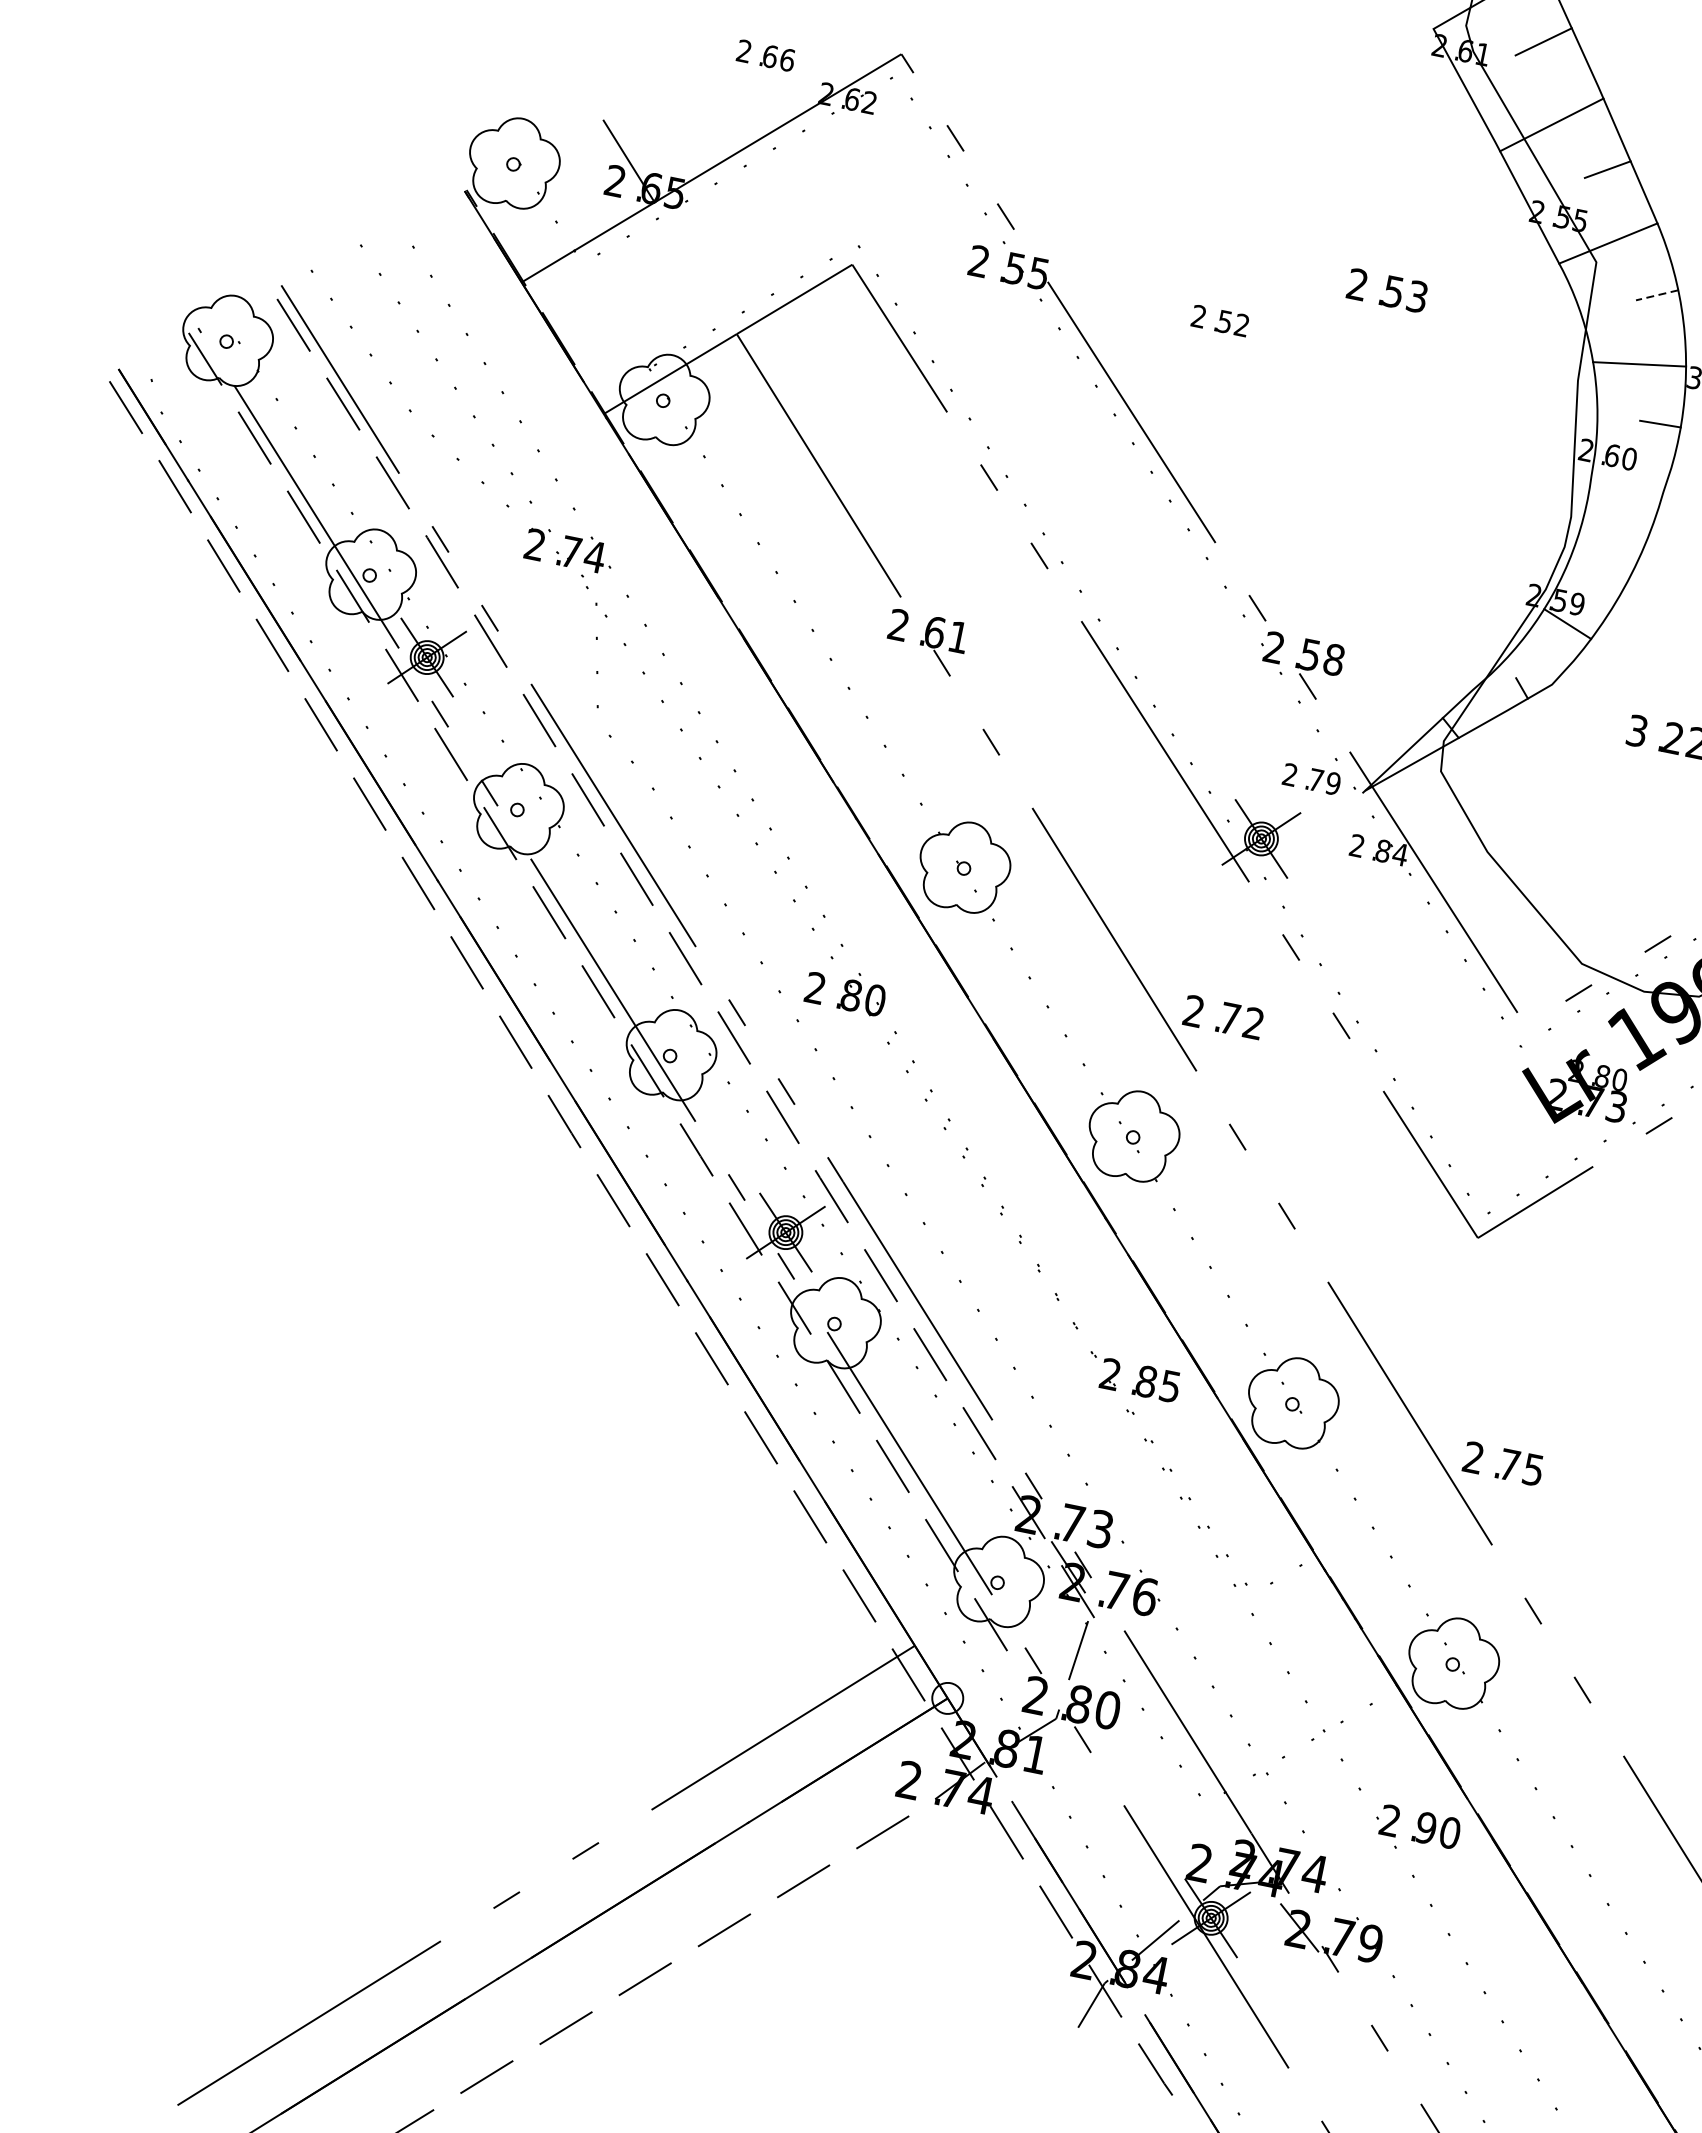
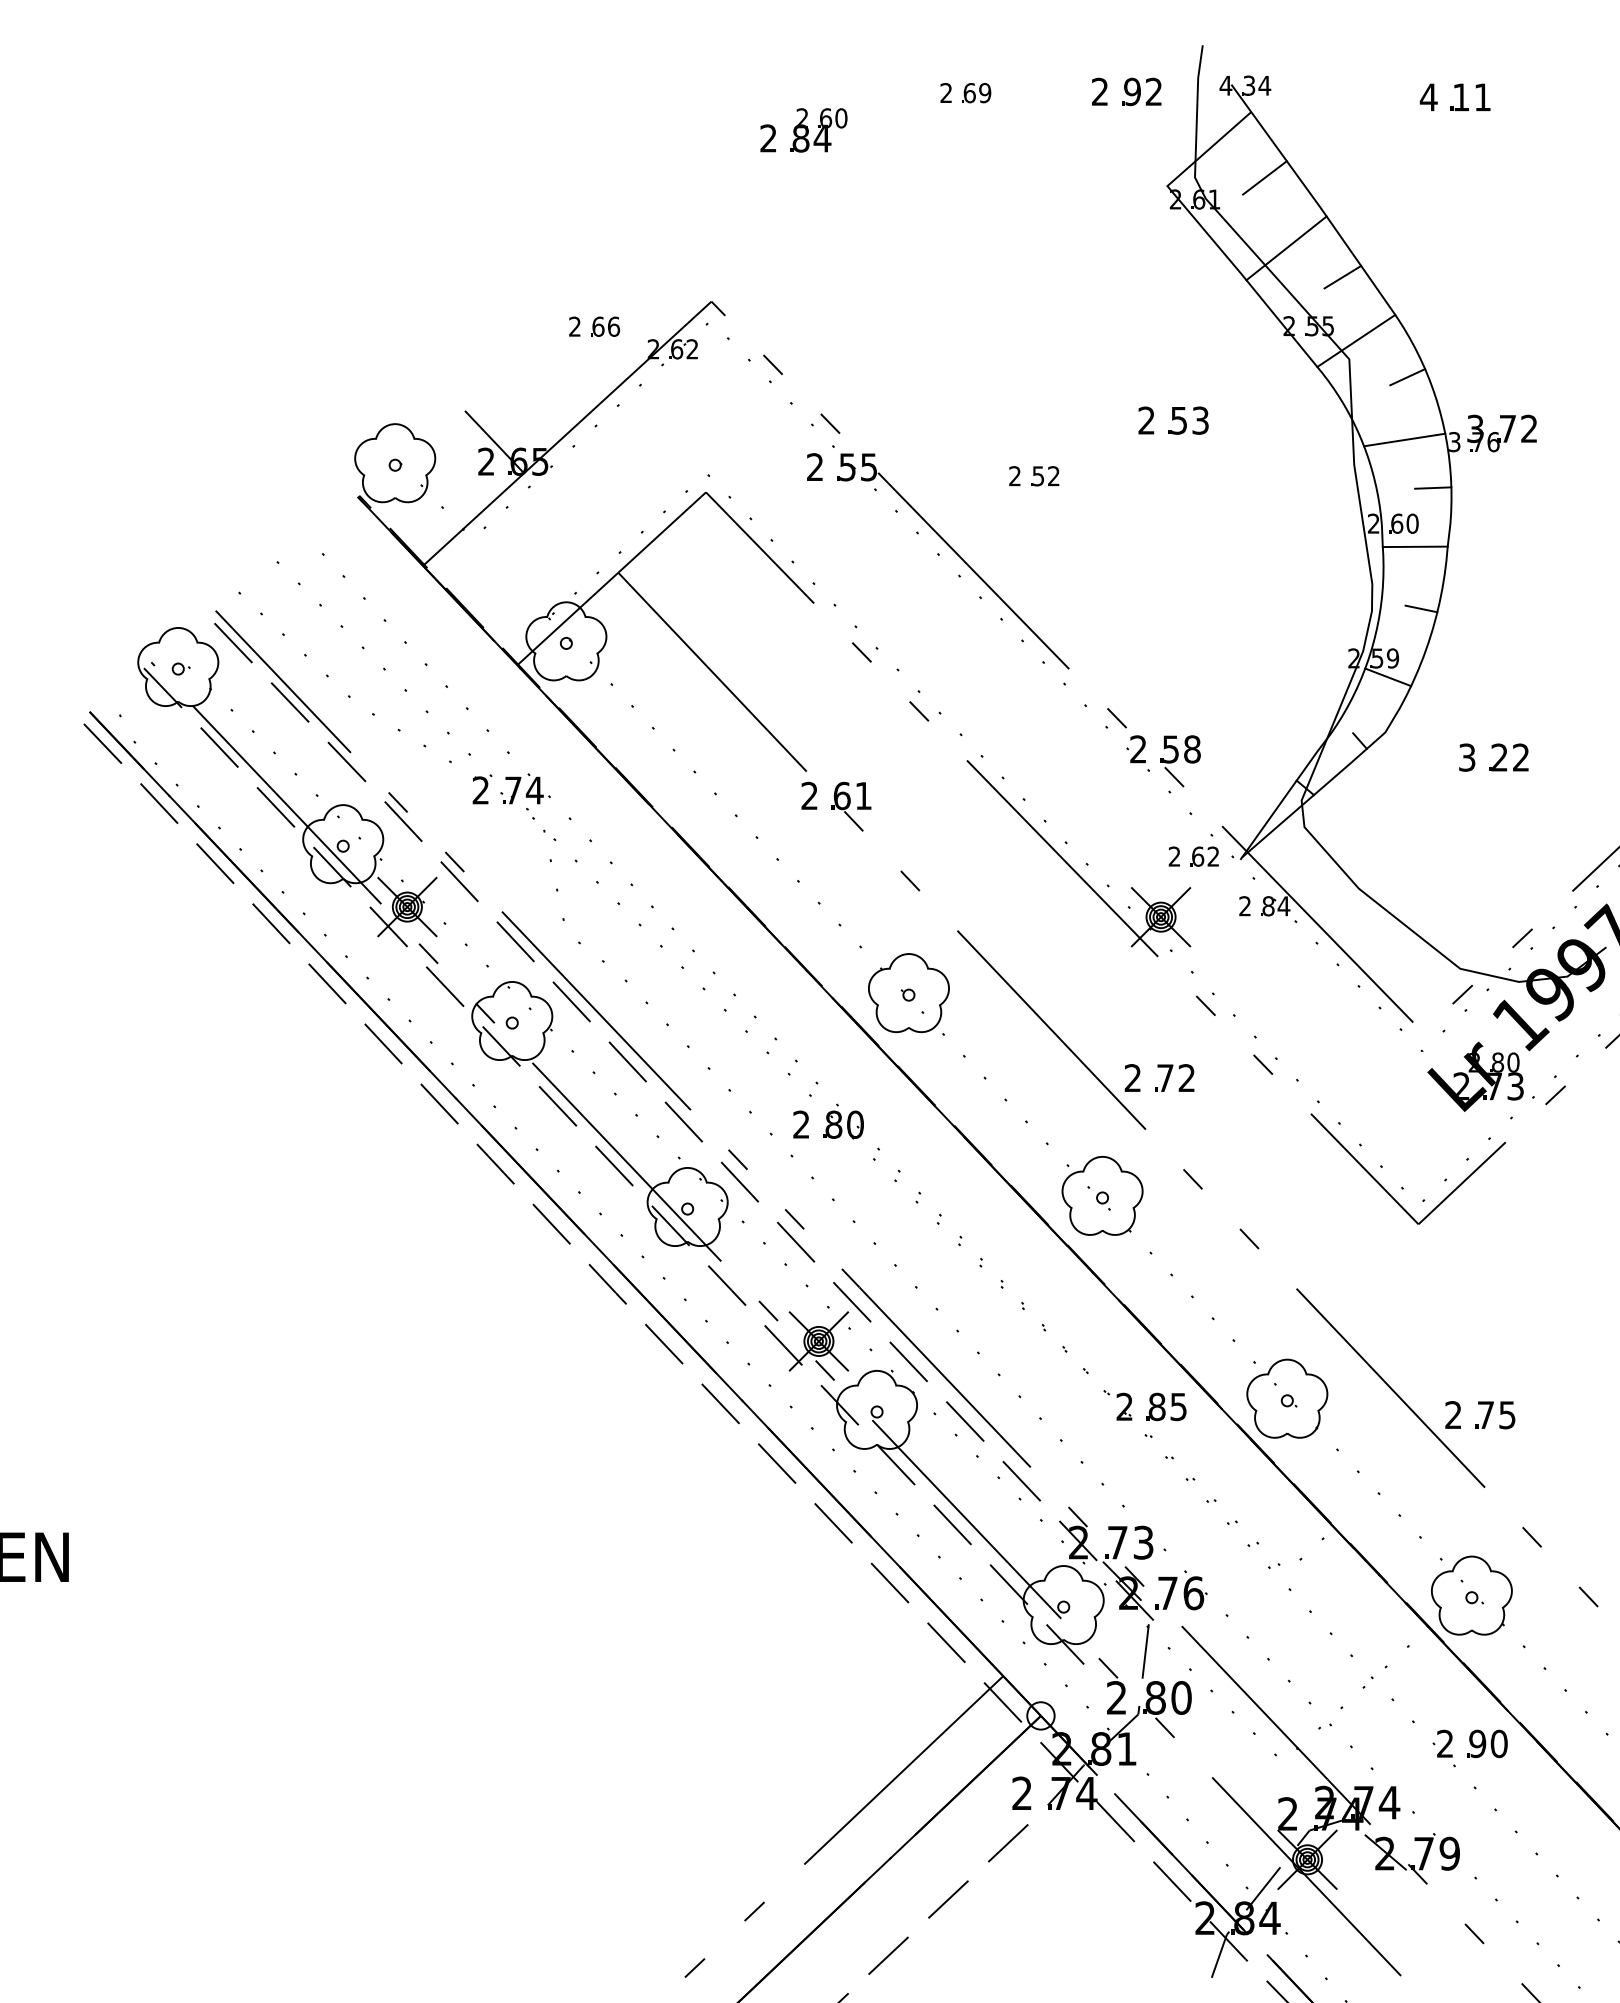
line: (1656, 295) -> (1407, 377), dashed -> solid
line: (1626, 484) -> (1414, 546), added
line: (1620, 555) -> (1421, 608), added
text: (1324, 781) -> (1205, 856), 79 -> 62

